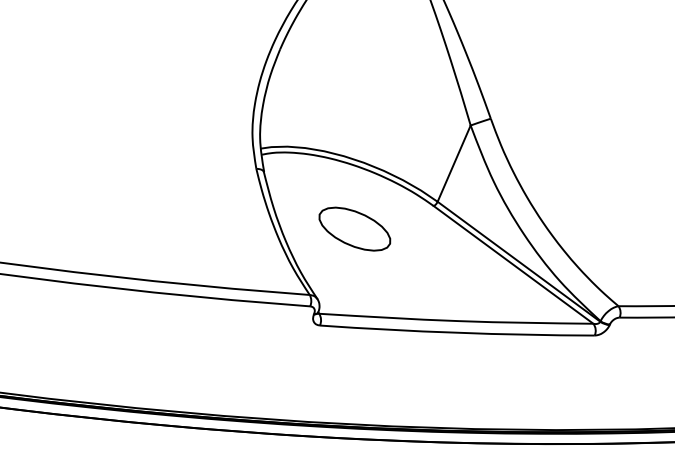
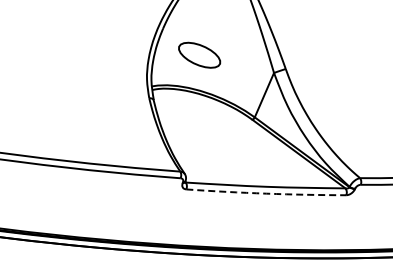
part: (354, 227) -> (199, 54), moved
arc: (457, 332) -> (266, 193), solid -> dashed

